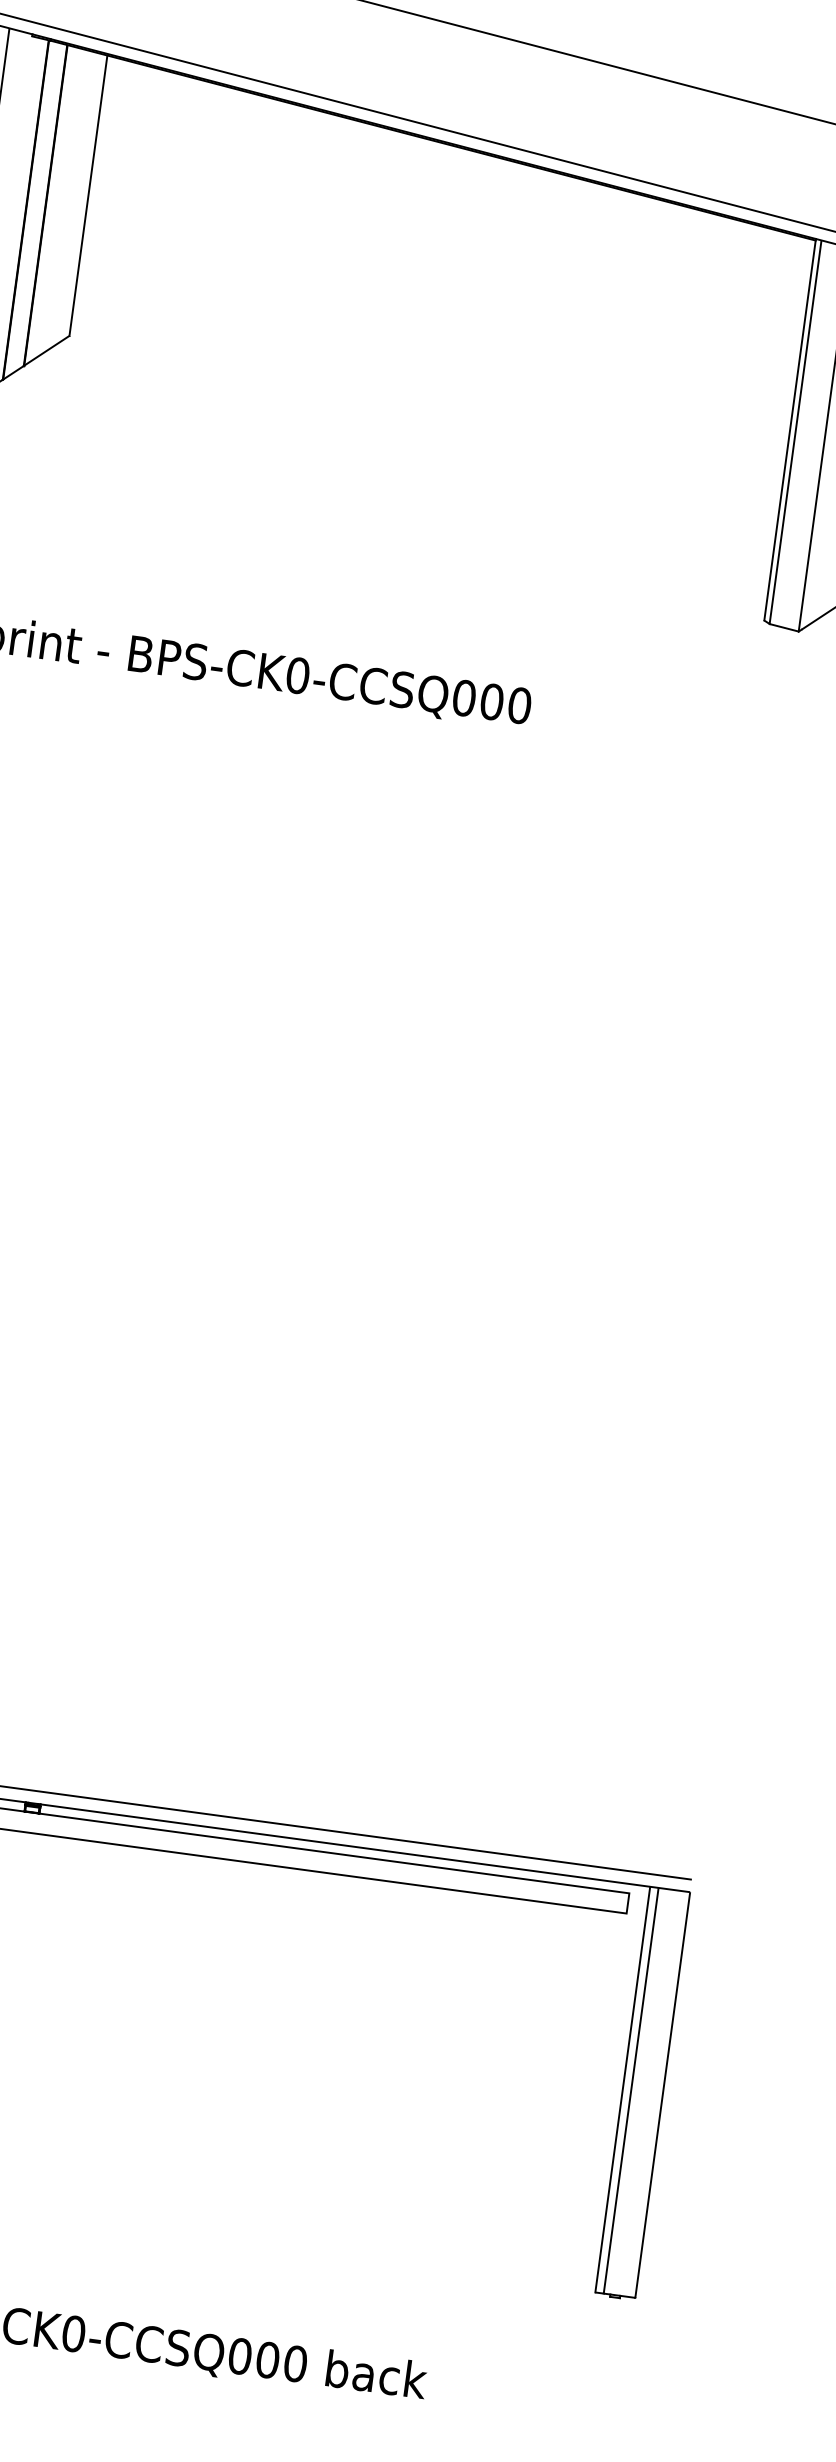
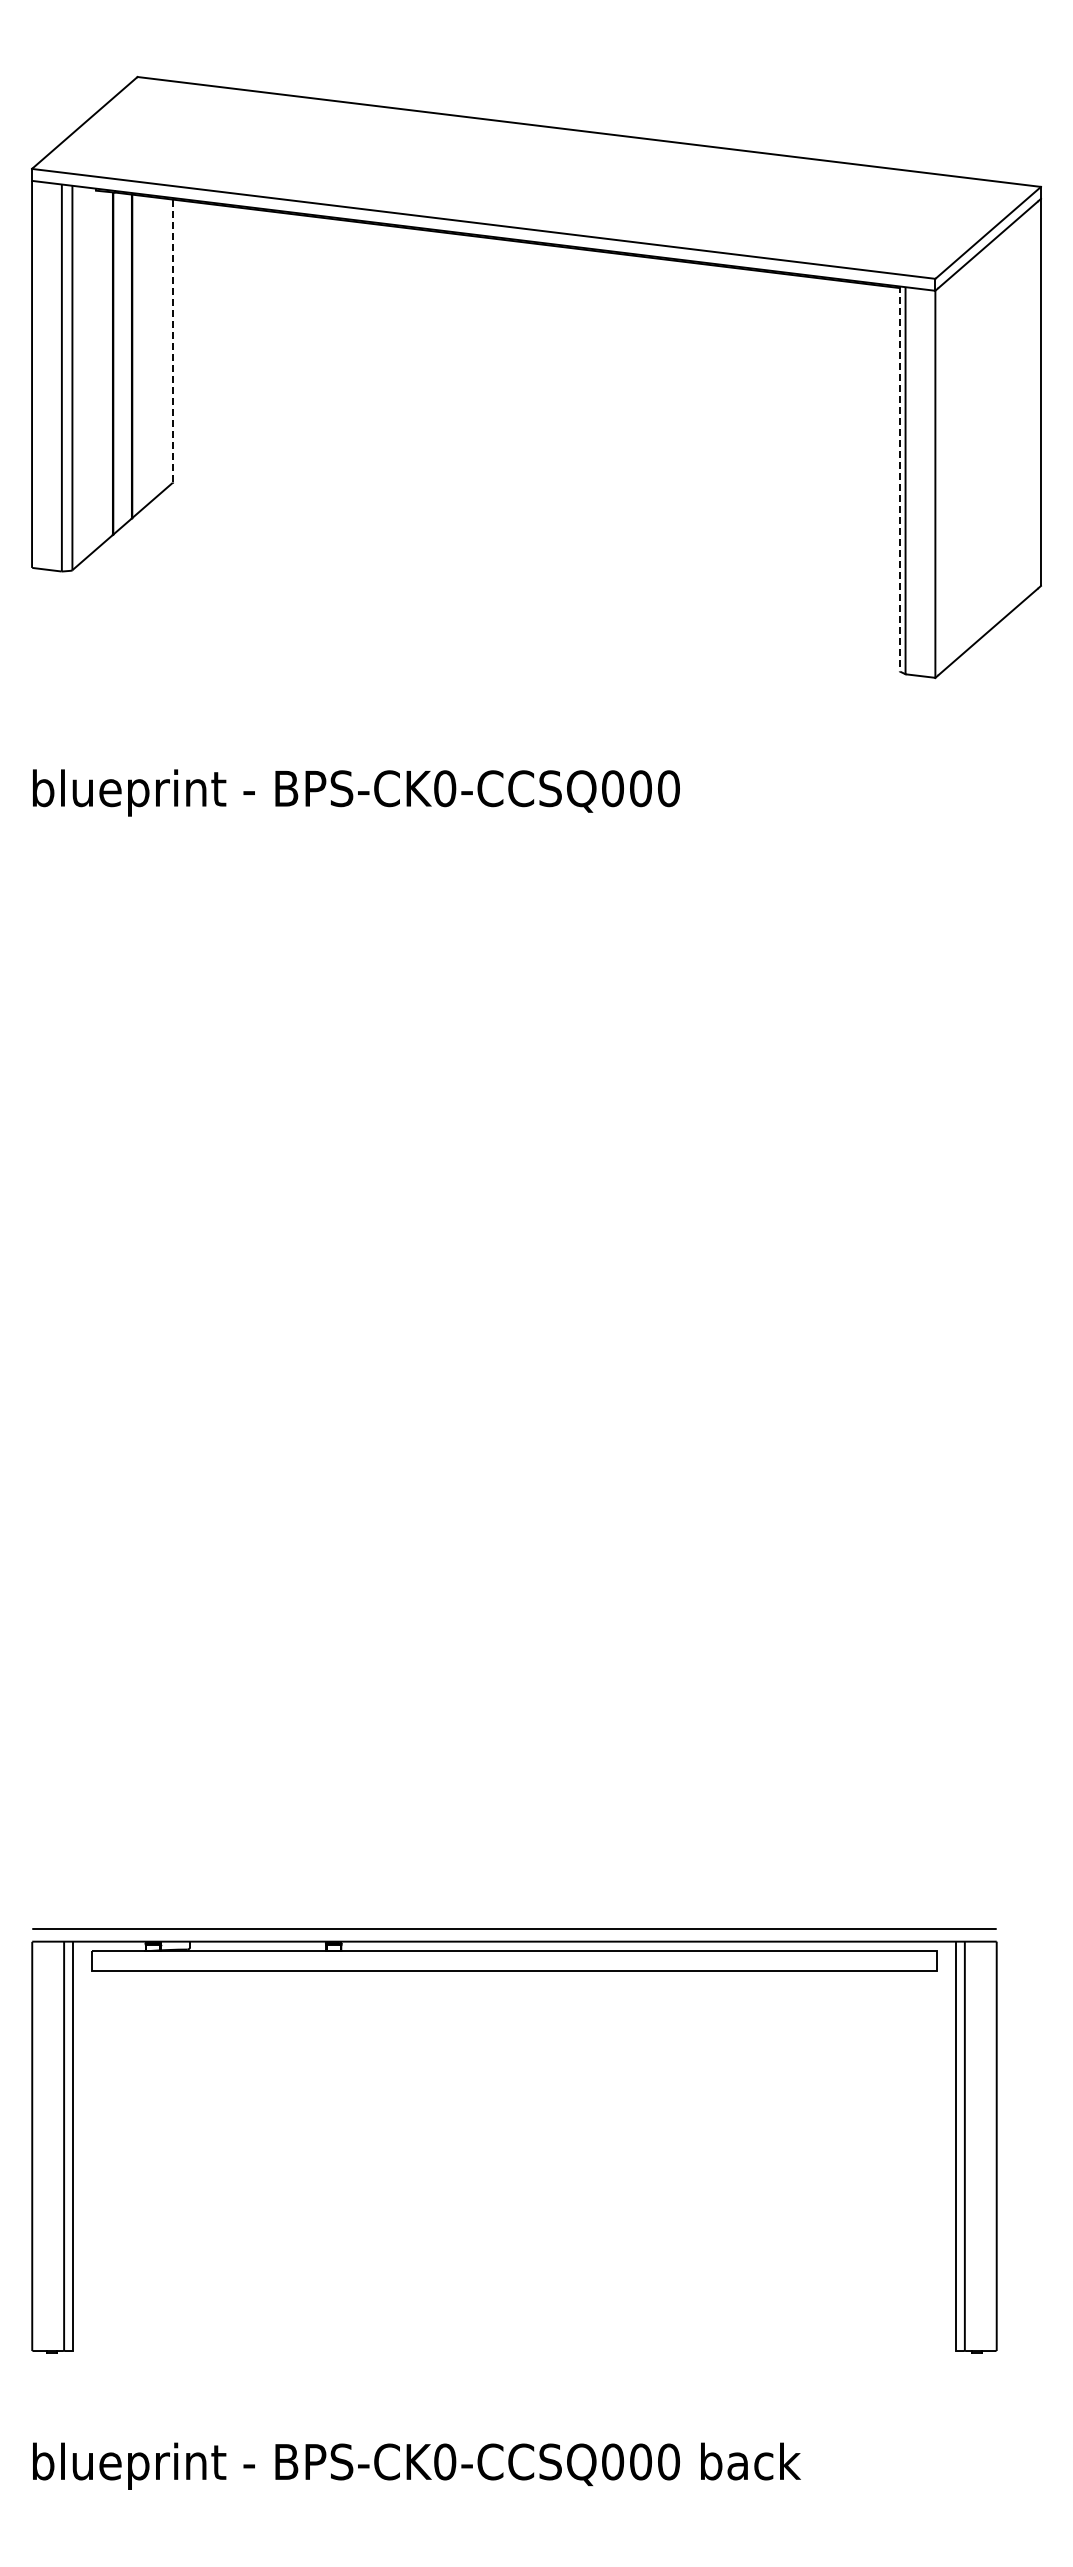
line: (88, 196) -> (173, 341), solid -> dashed
line: (789, 430) -> (899, 479), solid -> dashed

